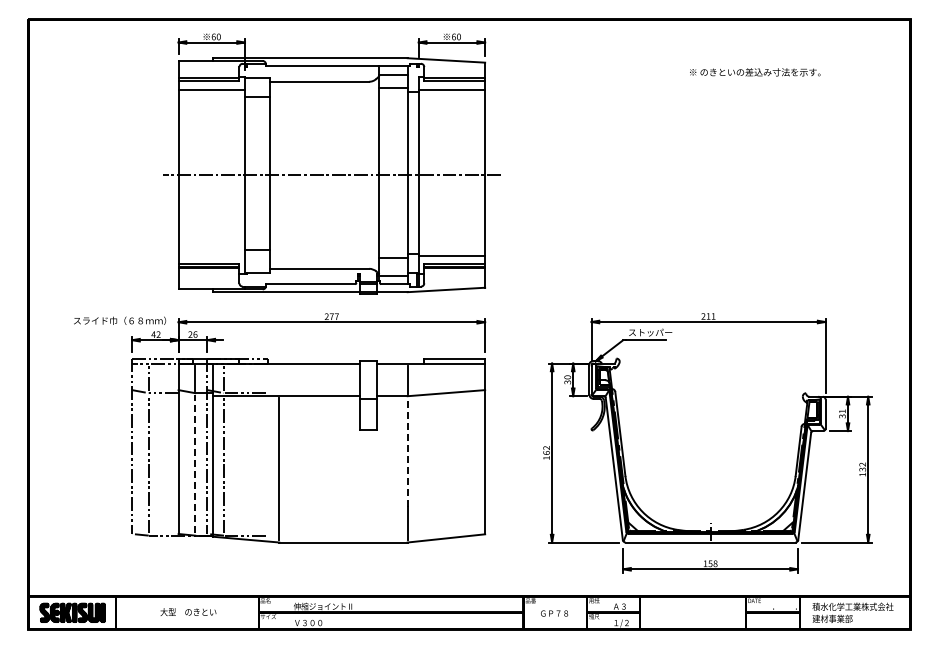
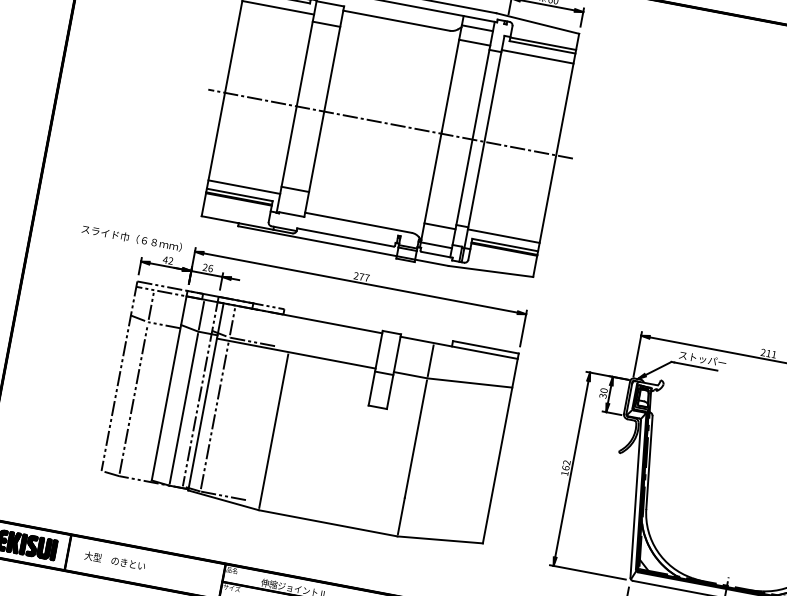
line: (211, 256) -> (243, 187), added
line: (407, 452) -> (415, 439), dashed -> solid
line: (195, 463) -> (184, 407), dashed -> solid
text: (188, 611) -> (115, 560), moved

